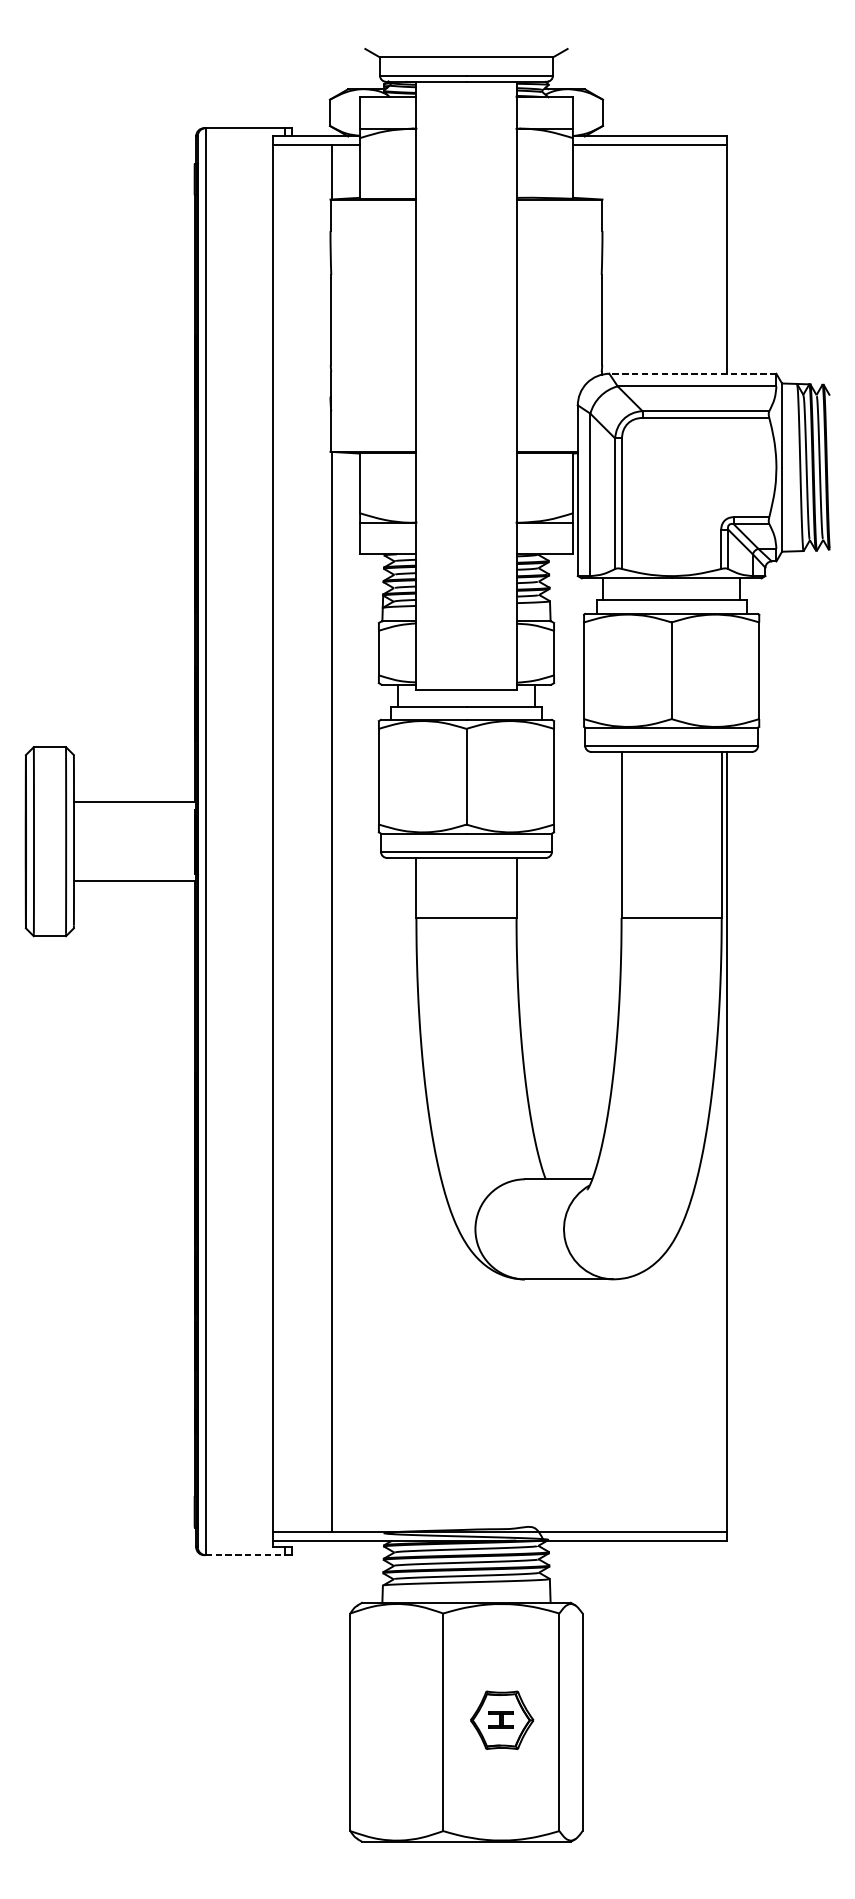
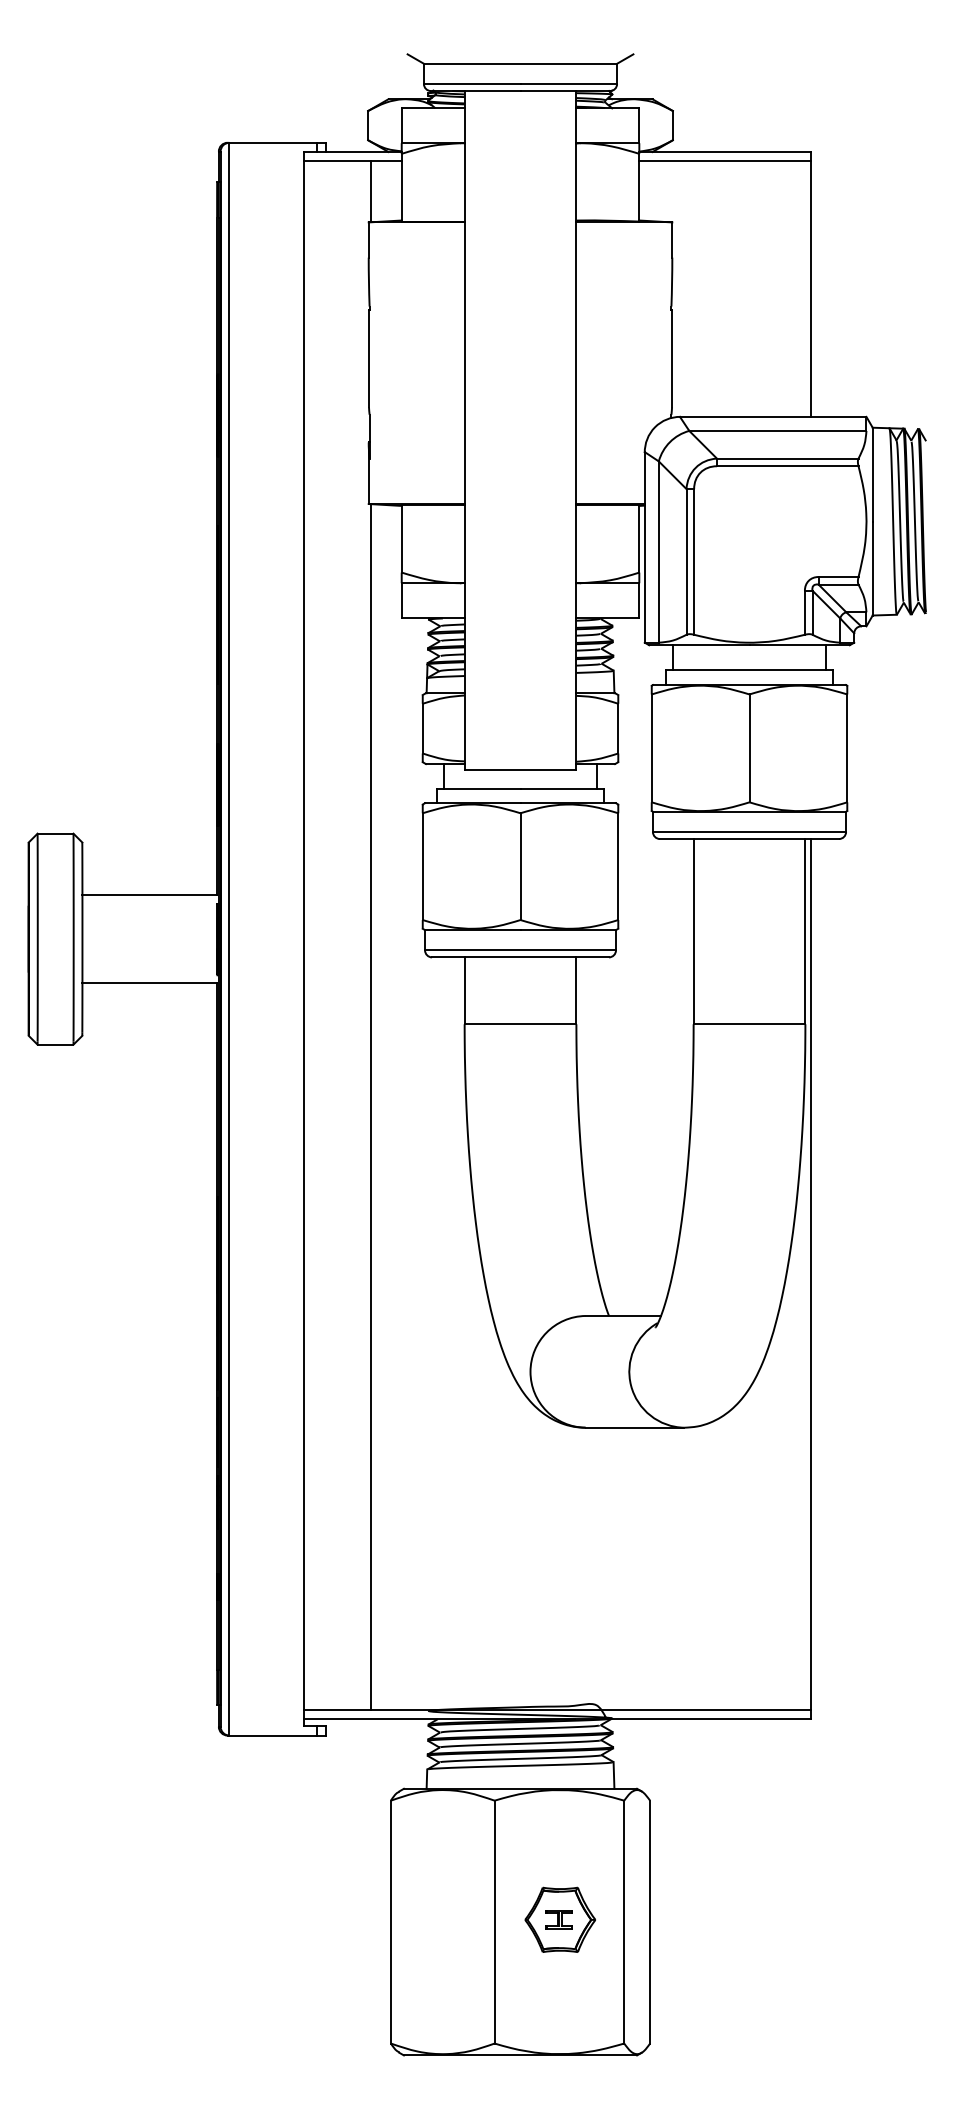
line: (692, 373) -> (772, 416), dashed -> solid
line: (245, 1555) -> (273, 1735), dashed -> solid

